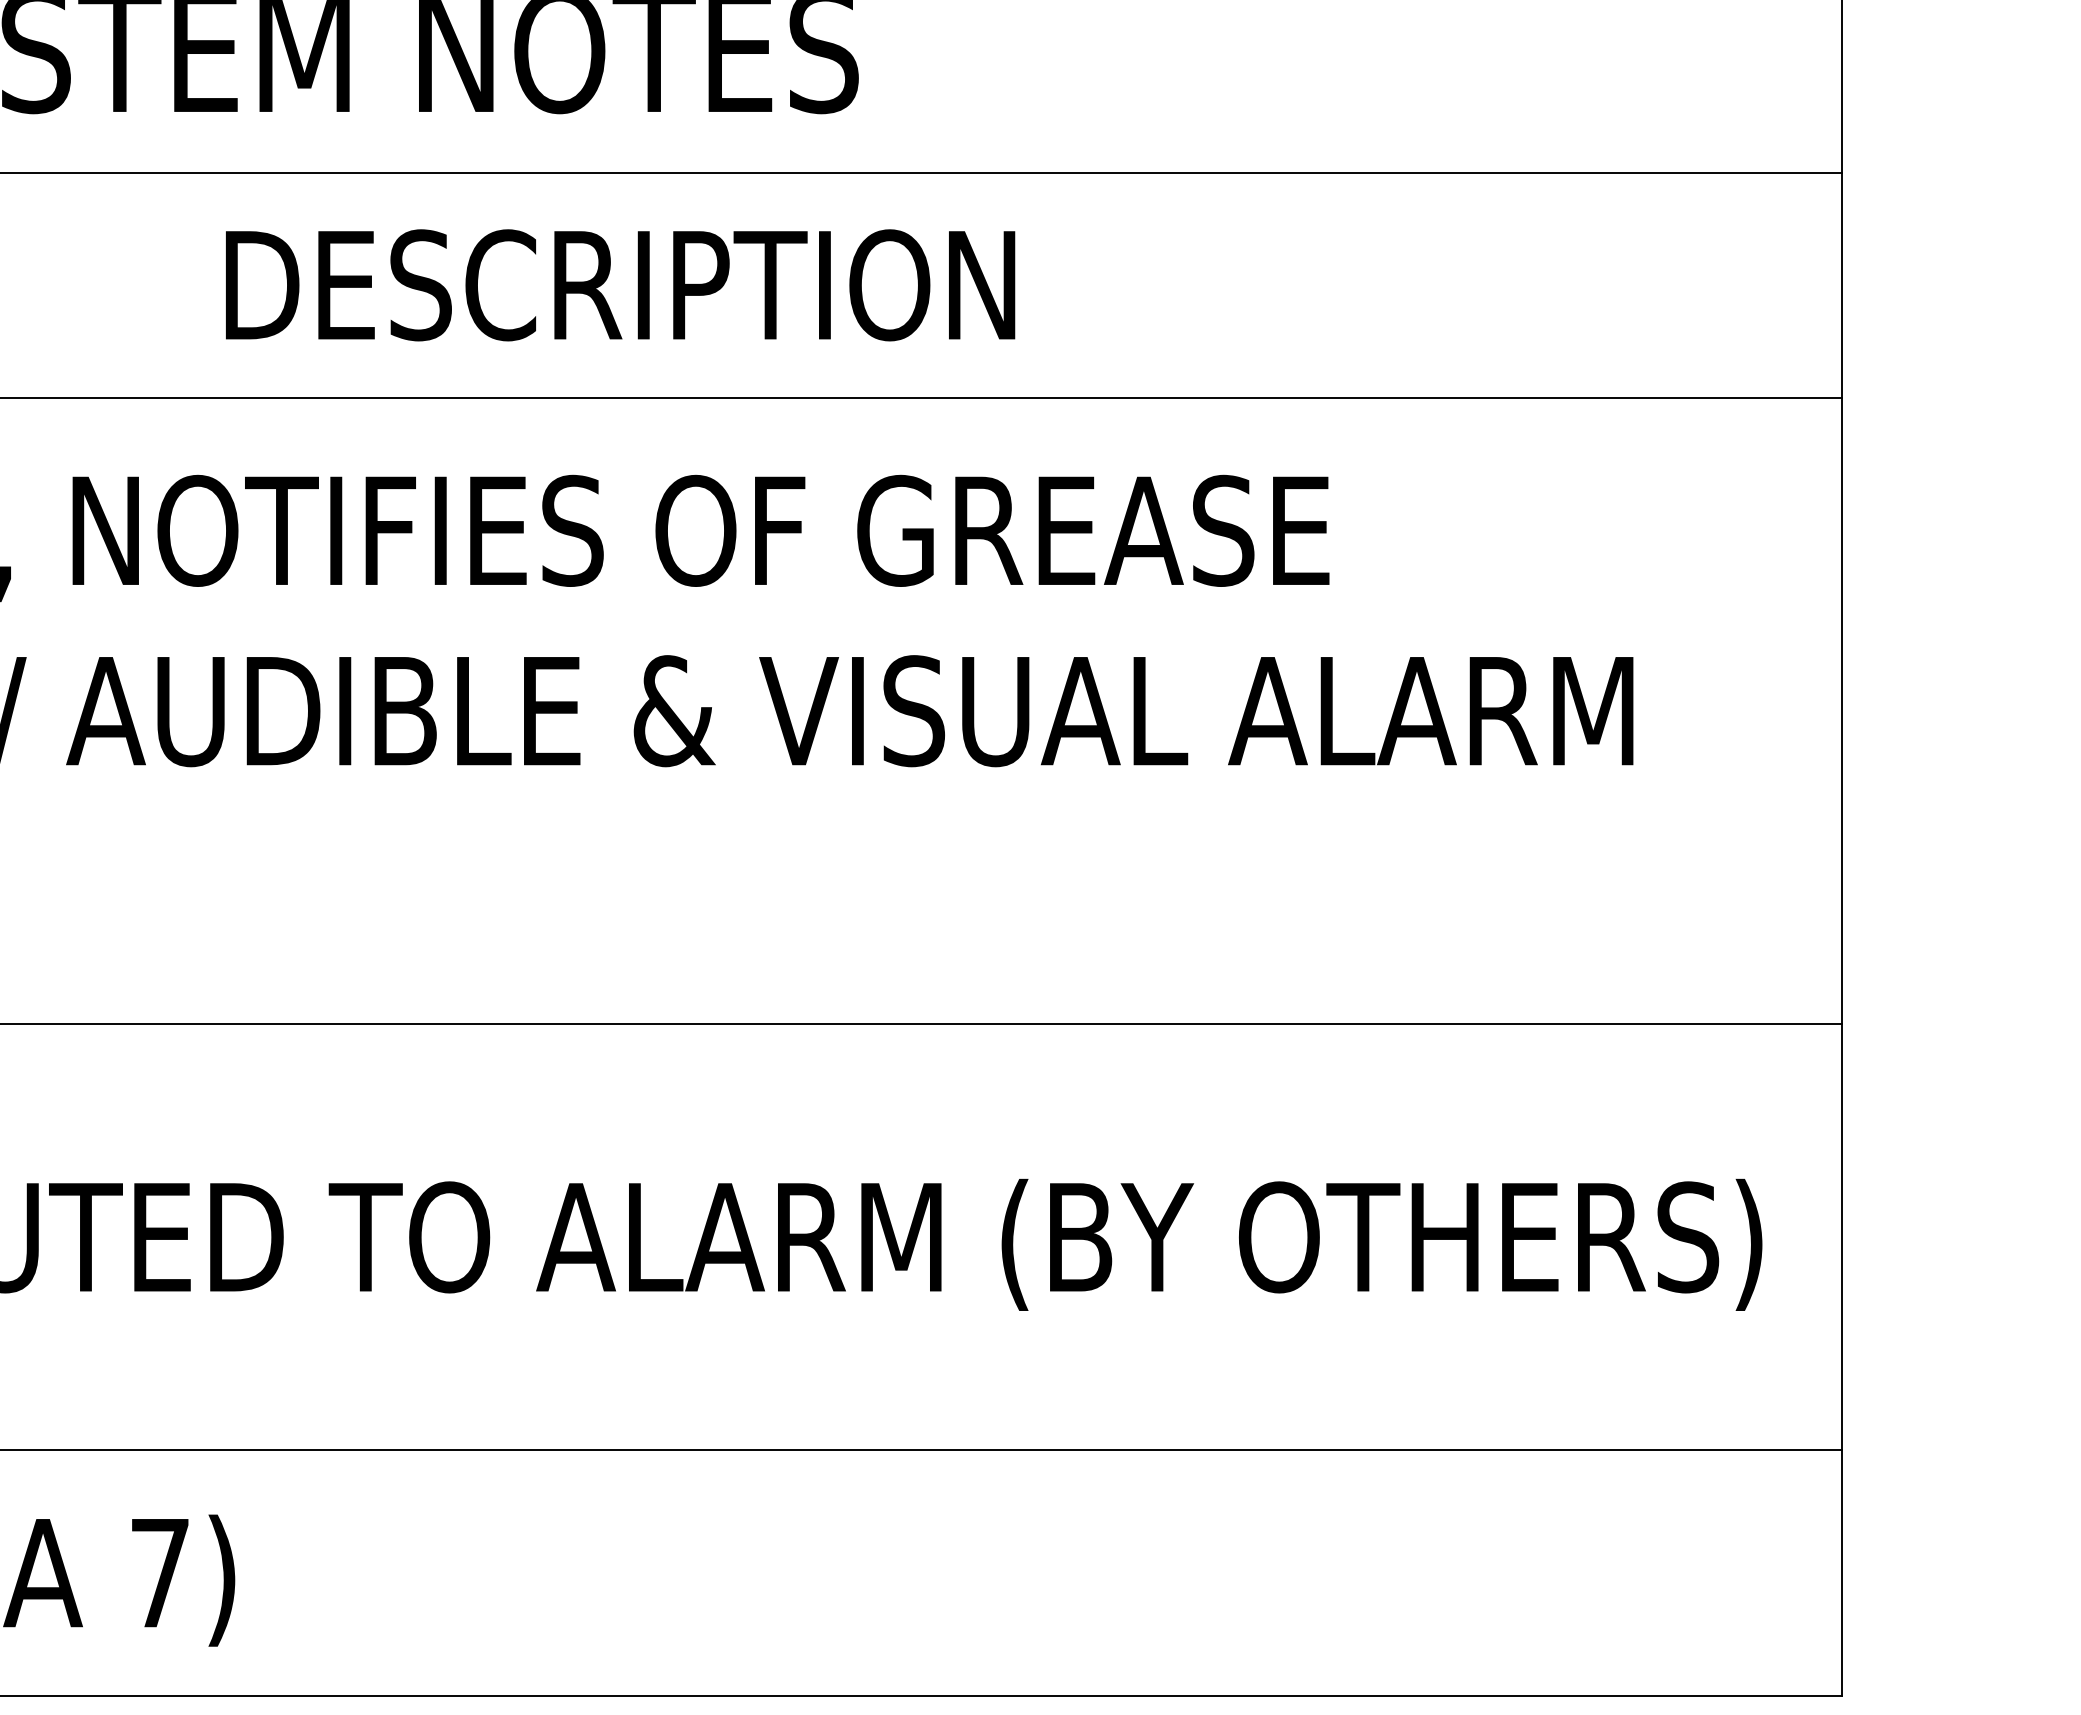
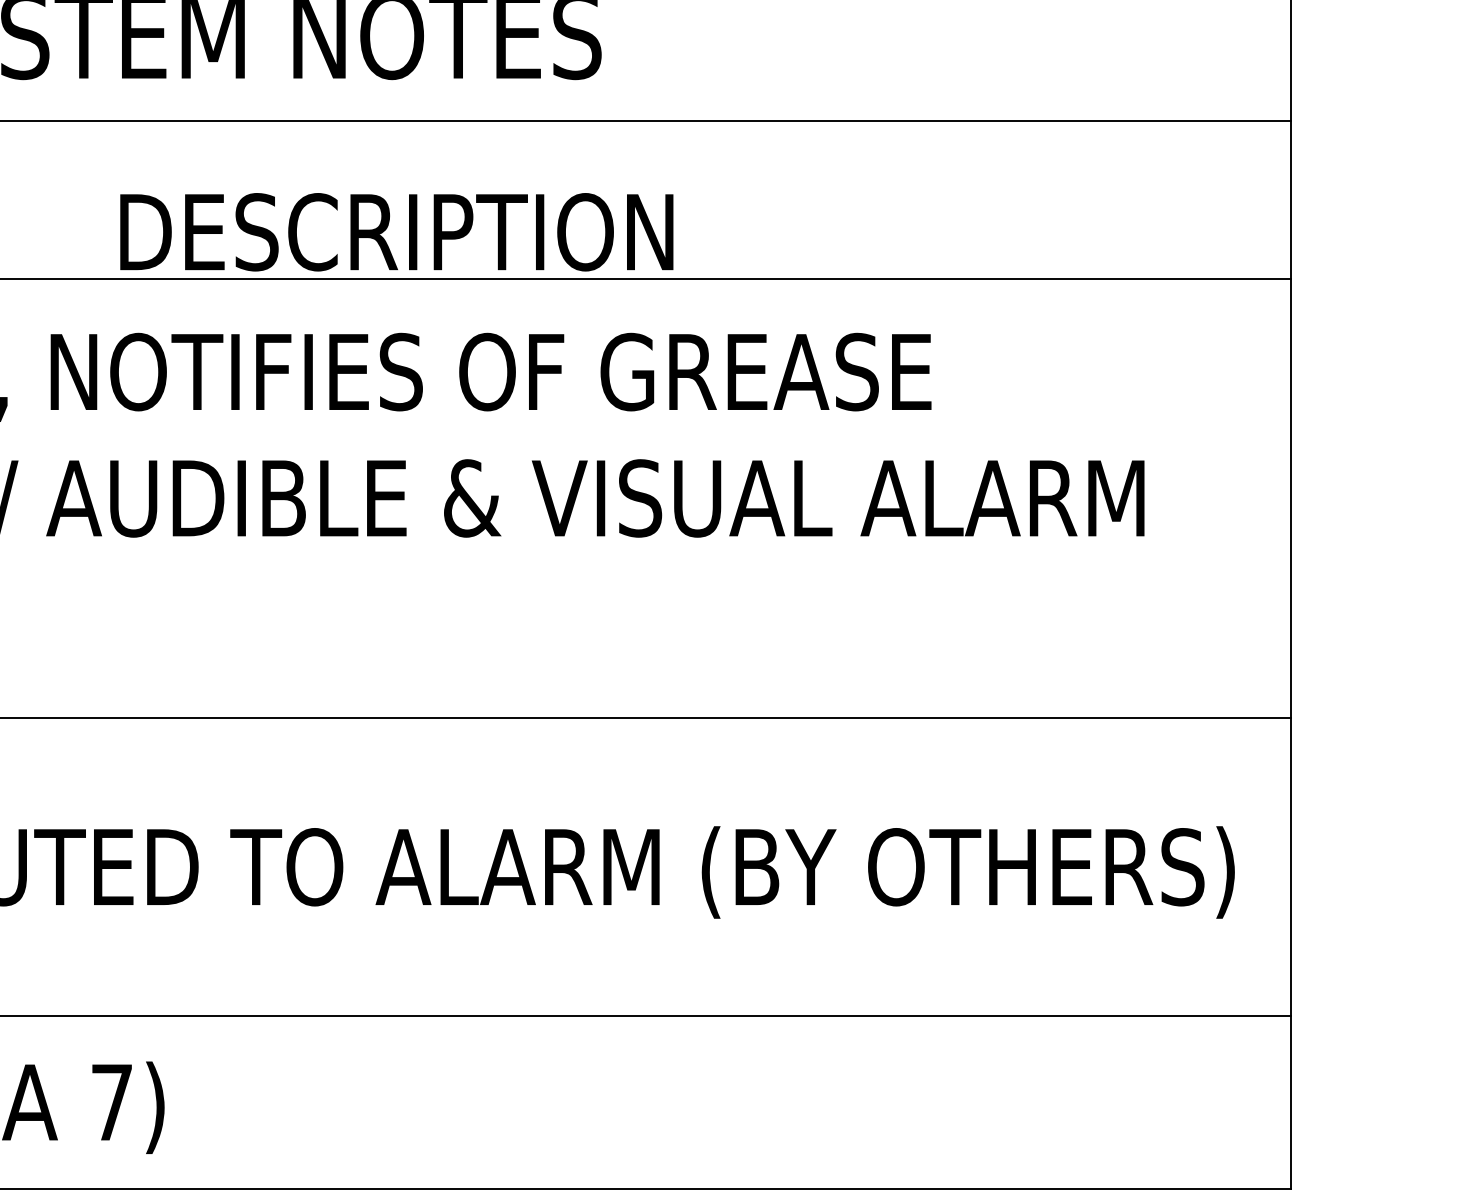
text: (620, 285) -> (396, 232), moved

